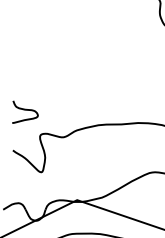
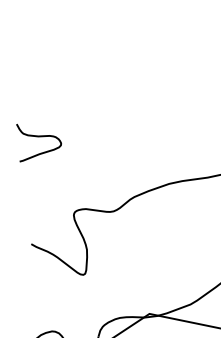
curve: (25, 110) -> (39, 137), moved

